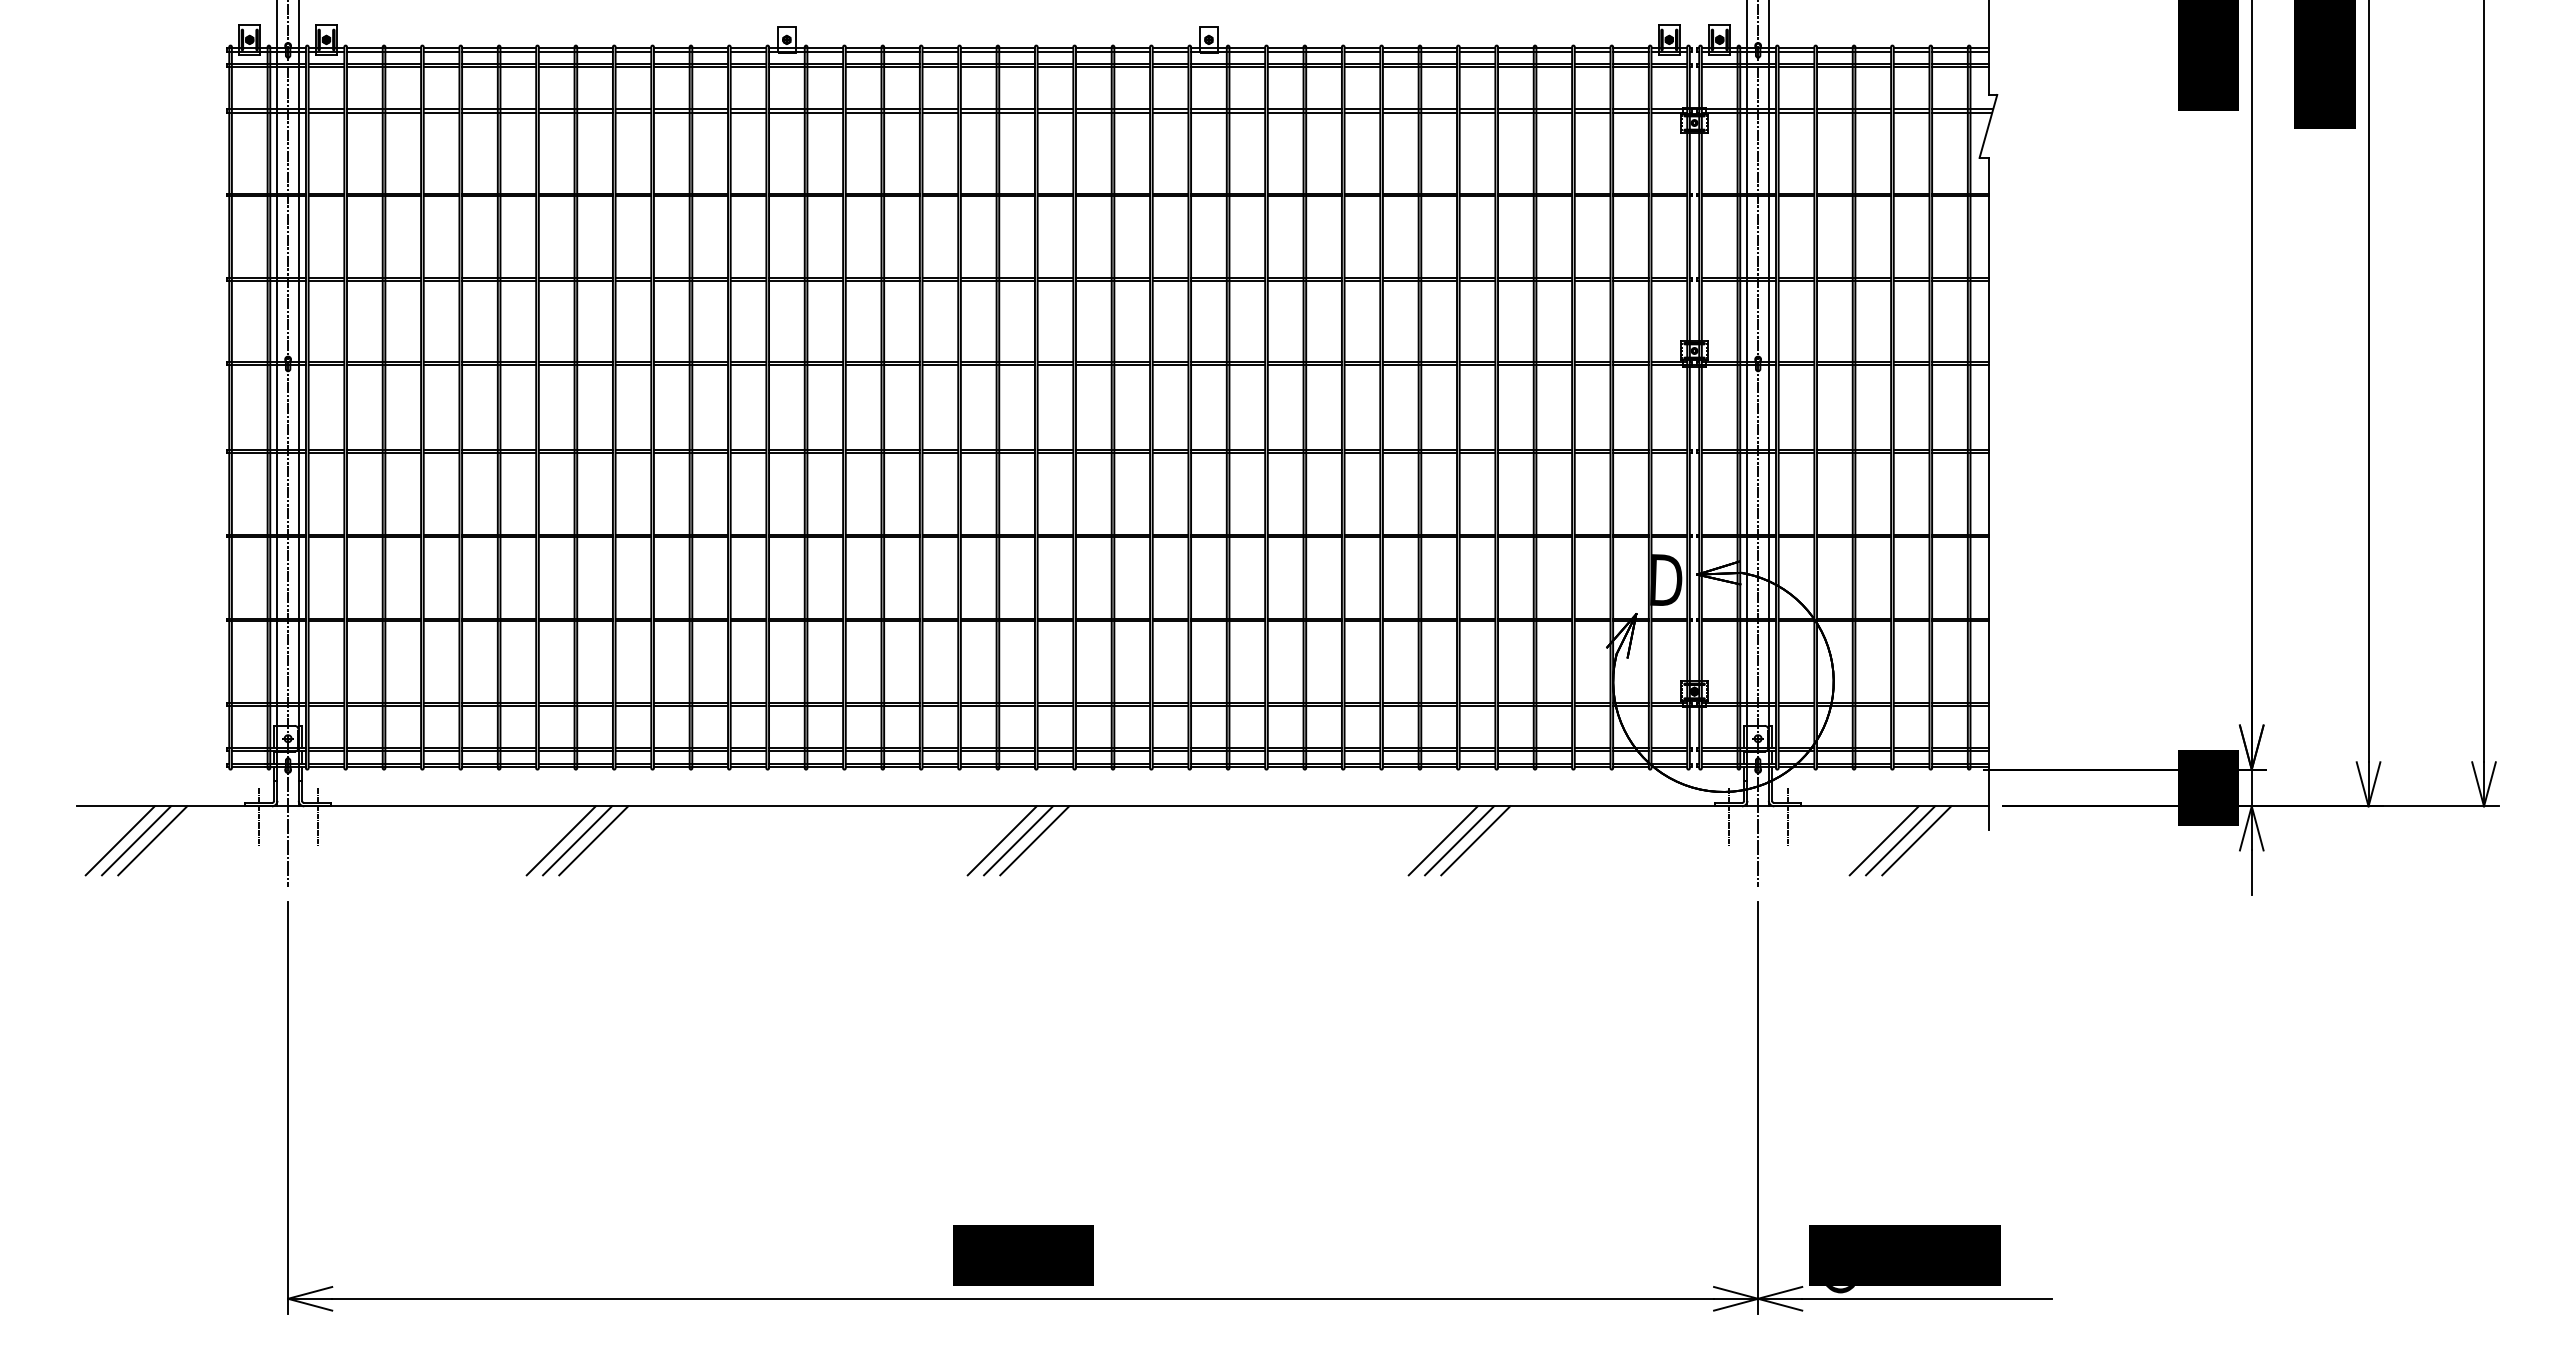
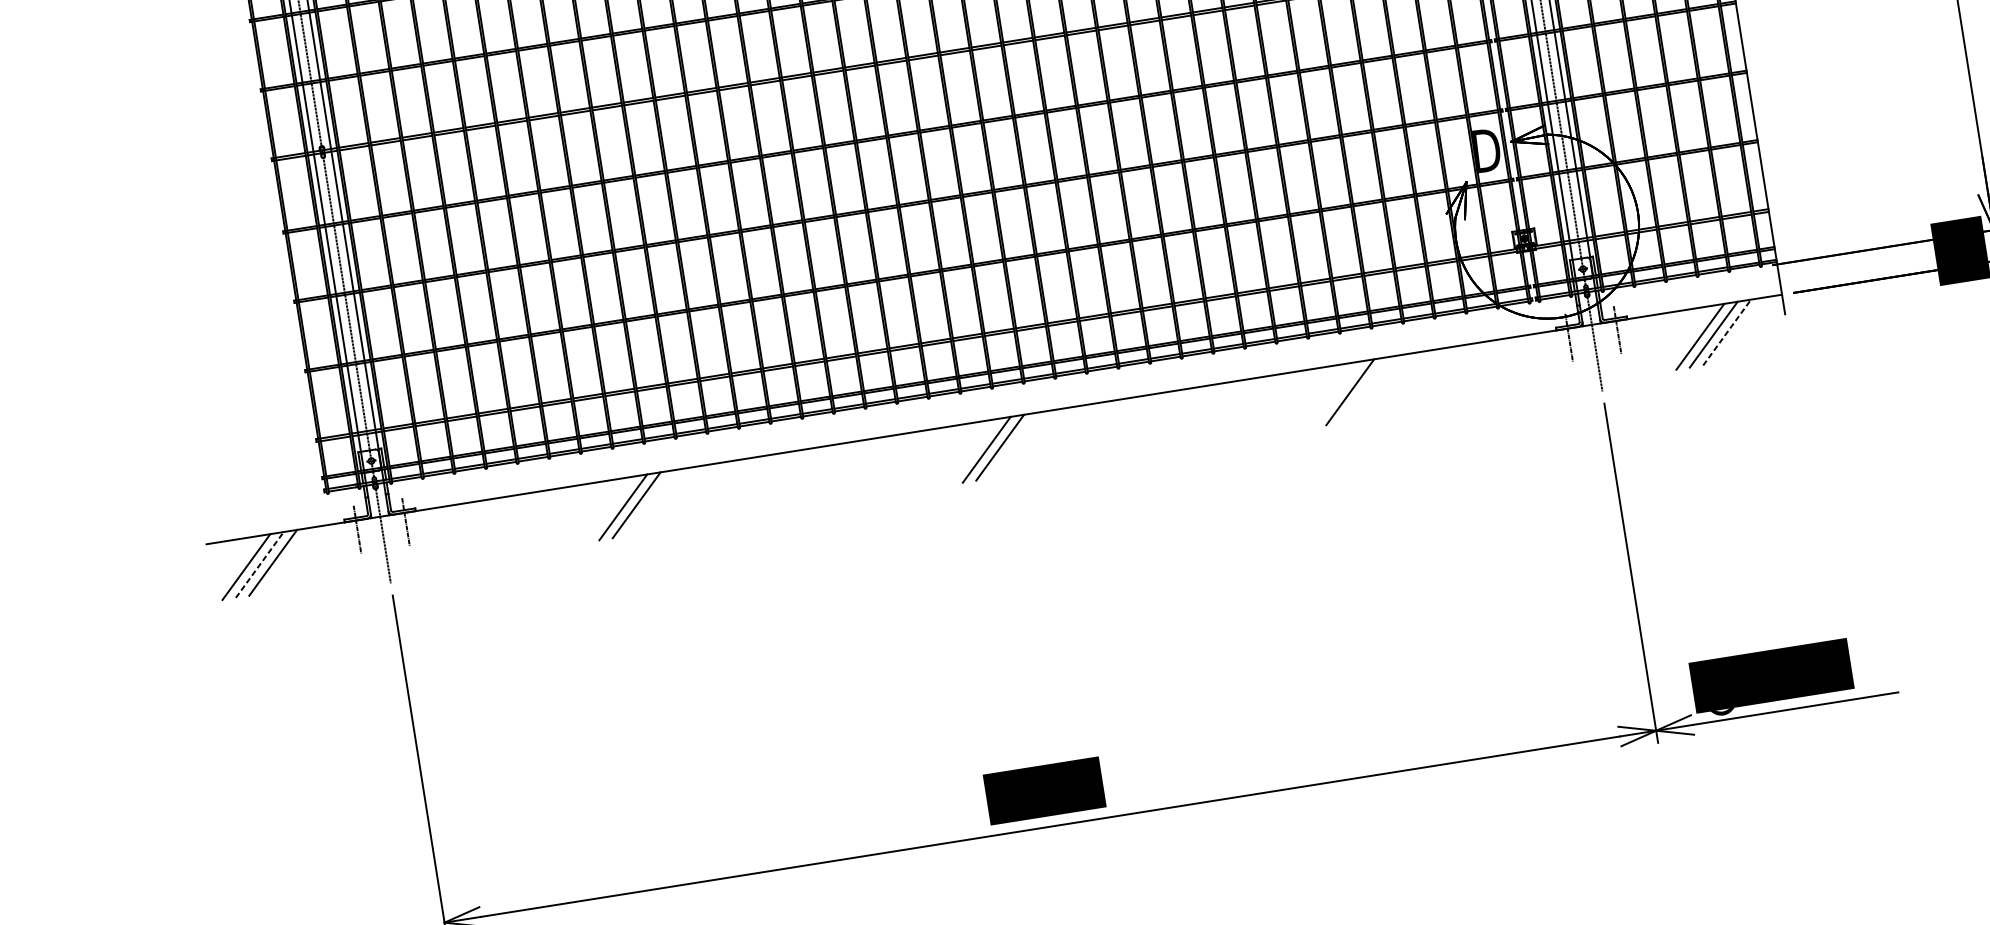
line: (136, 840) -> (259, 564), solid -> dashed
line: (560, 840) -> (609, 509), removed
line: (1001, 840) -> (972, 451), removed
line: (1442, 840) -> (1336, 394), removed
line: (1475, 840) -> (1363, 389), removed
line: (1916, 840) -> (1726, 332), solid -> dashed

